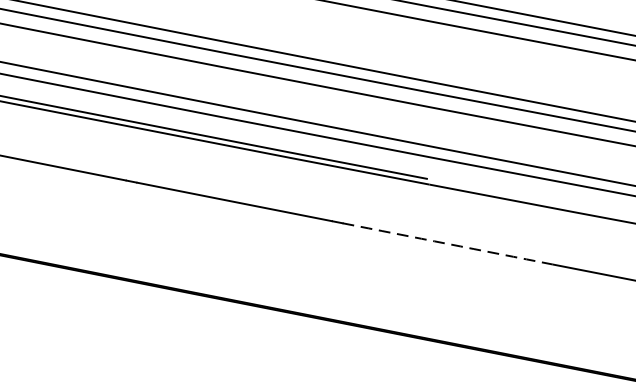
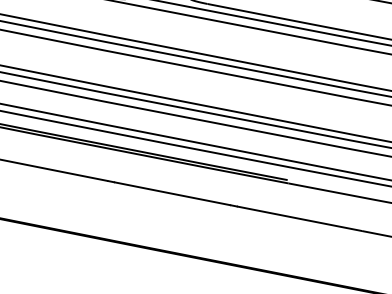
arc: (447, 243) -> (299, 218), dashed -> solid

